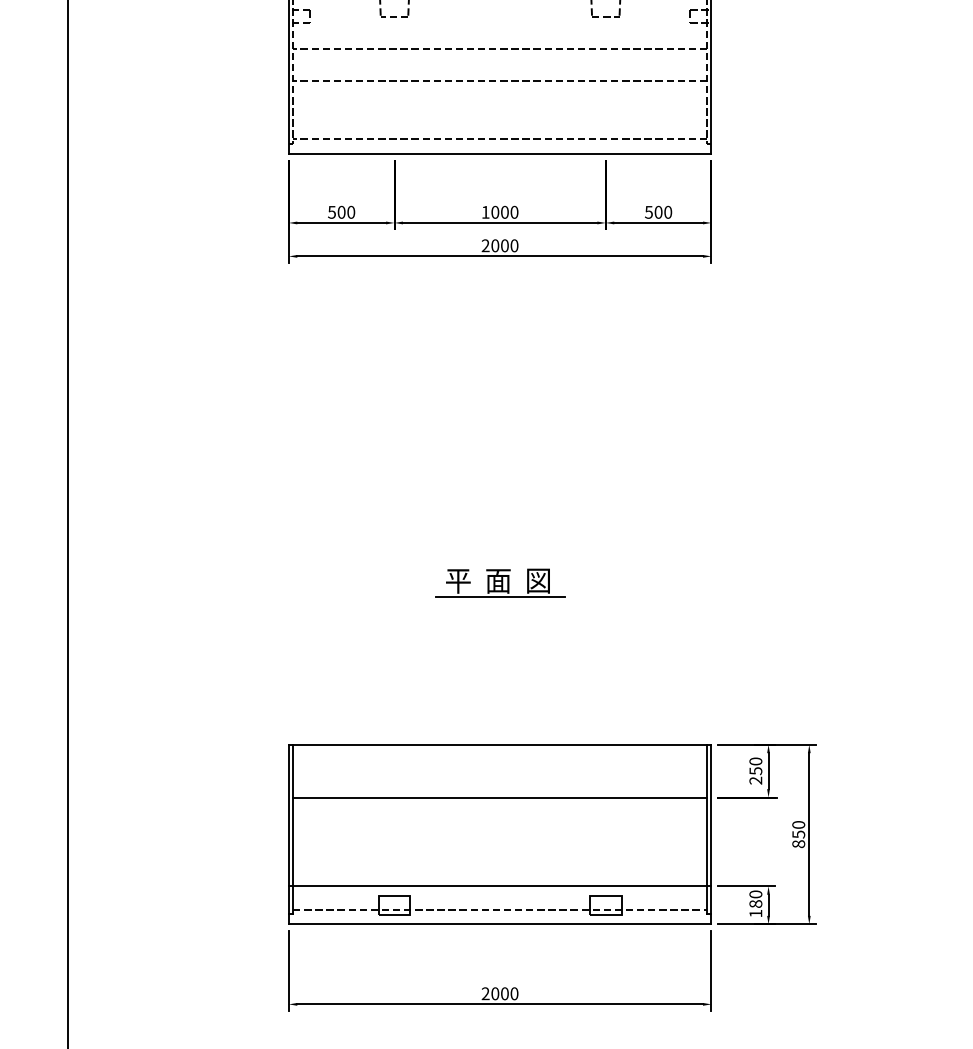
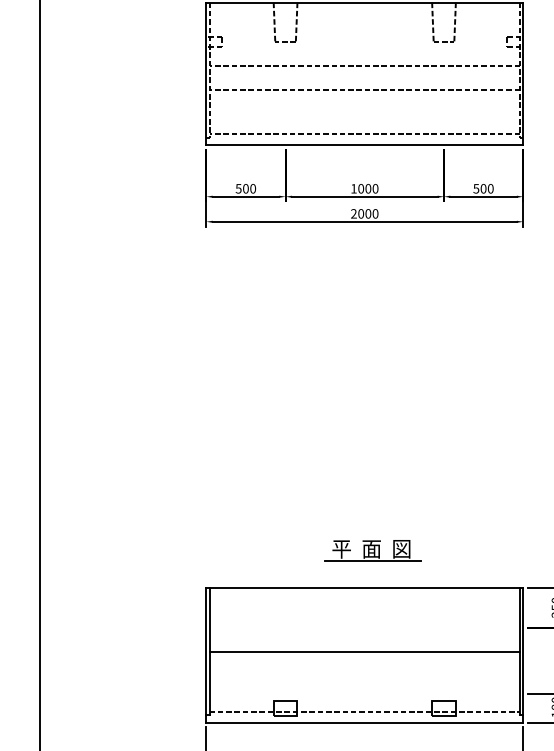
part: (500, 582) -> (373, 550), moved
line: (500, 797) -> (365, 651), moved
line: (499, 886) -> (364, 694), removed

